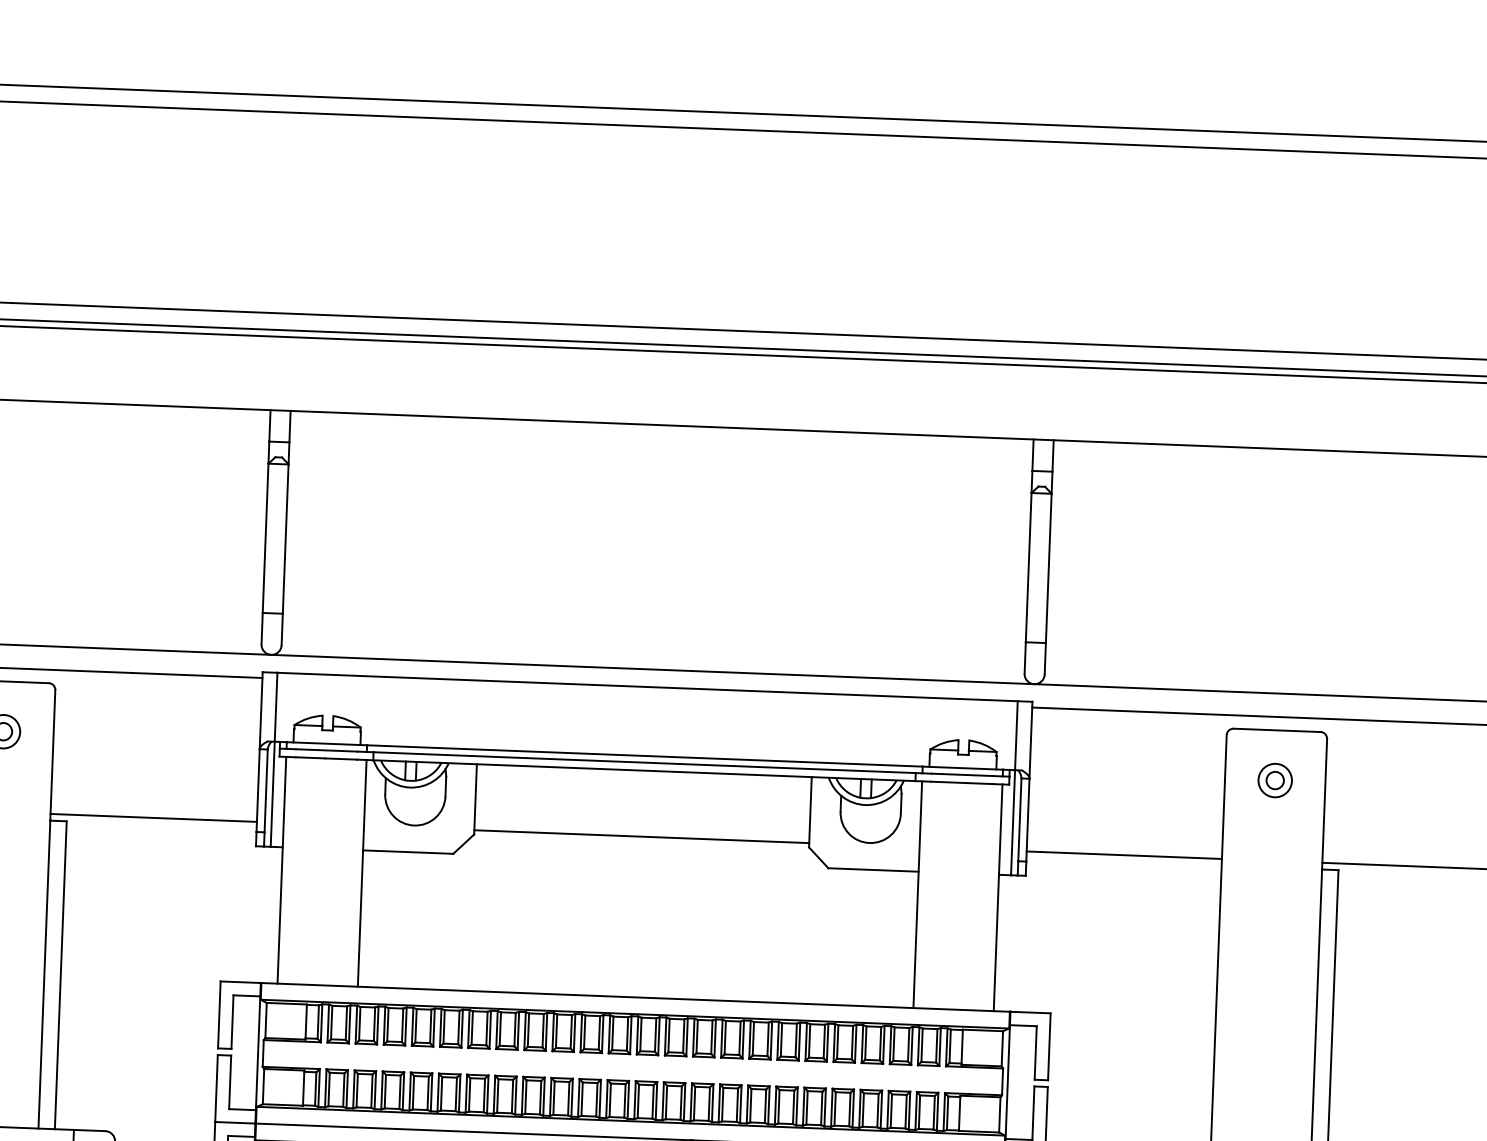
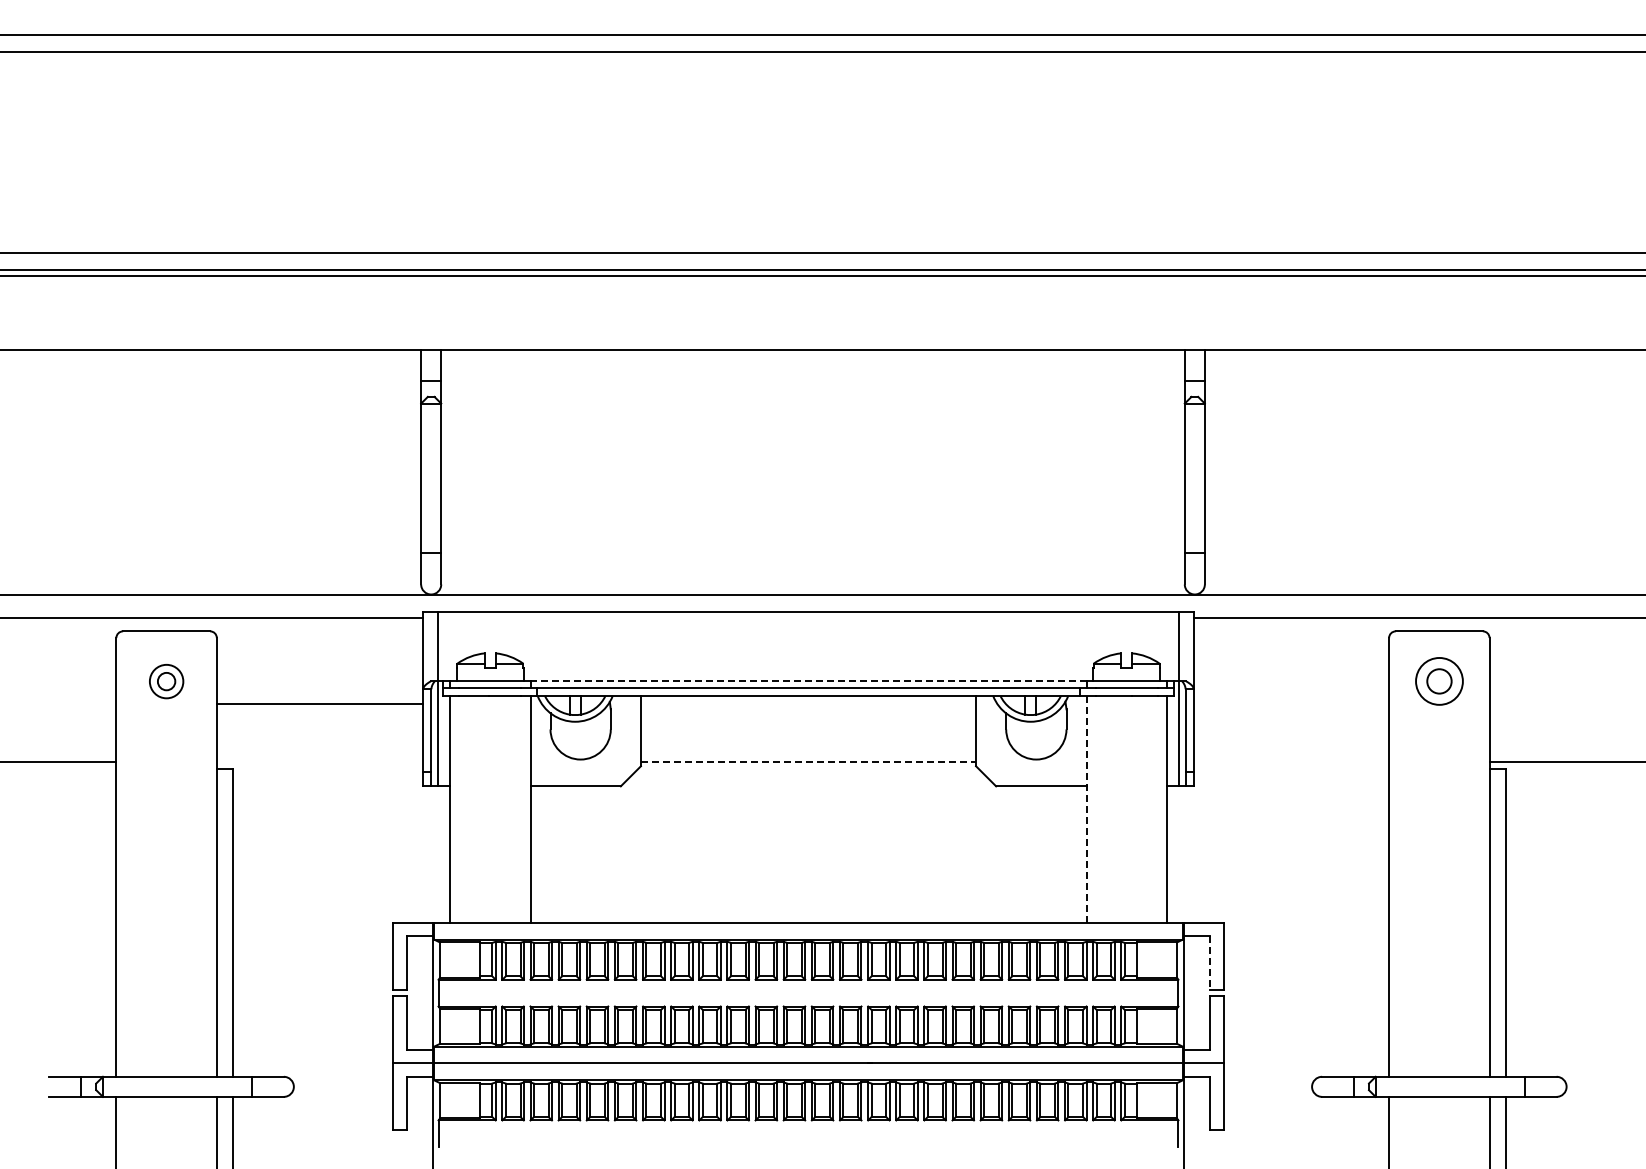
line: (644, 756) -> (808, 681), solid -> dashed
part: (1274, 780) -> (1438, 681), size x1.4
line: (153, 817) -> (319, 703), moved
line: (641, 836) -> (808, 761), solid -> dashed
line: (1124, 854) -> (1291, 761), removed
line: (917, 894) -> (1086, 809), solid -> dashed
line: (1035, 1052) -> (1210, 962), solid -> dashed

